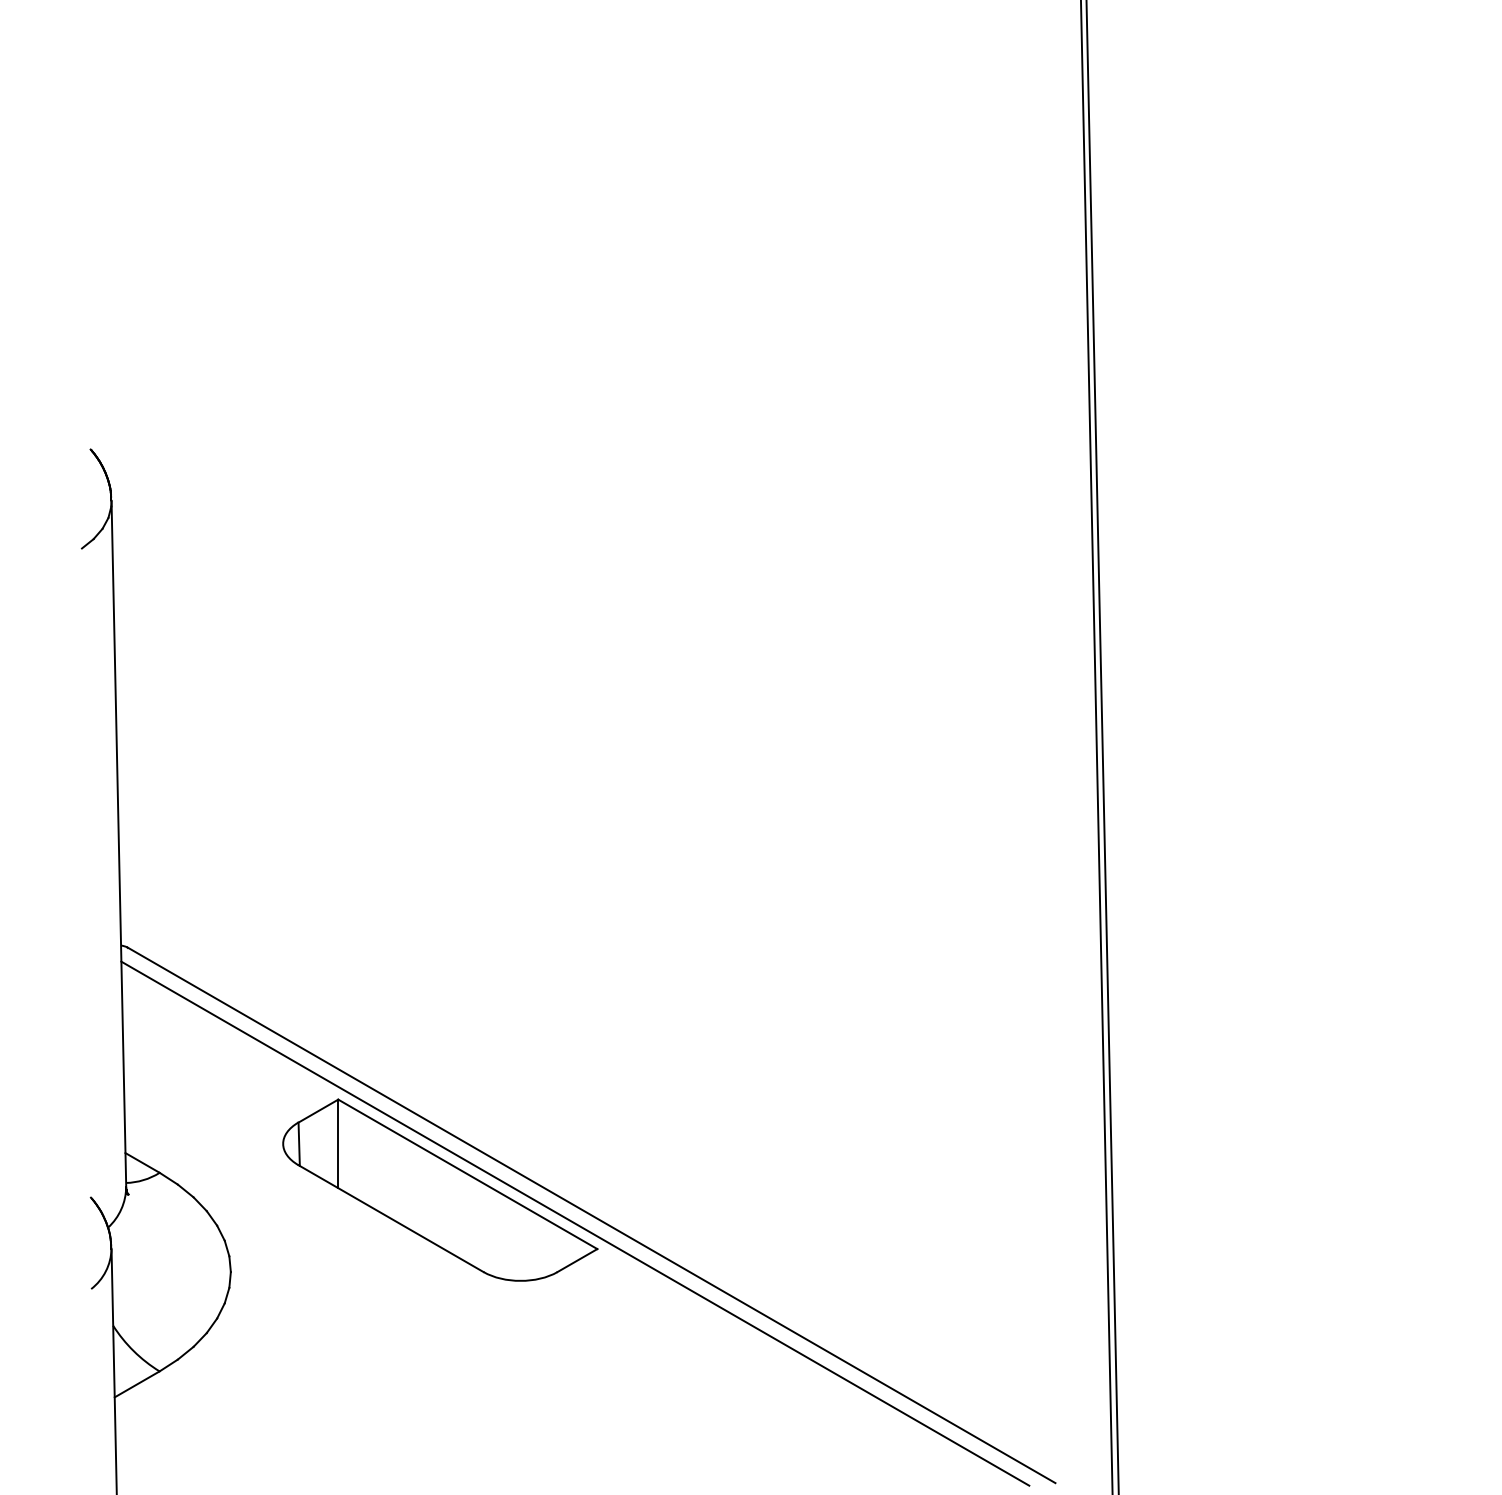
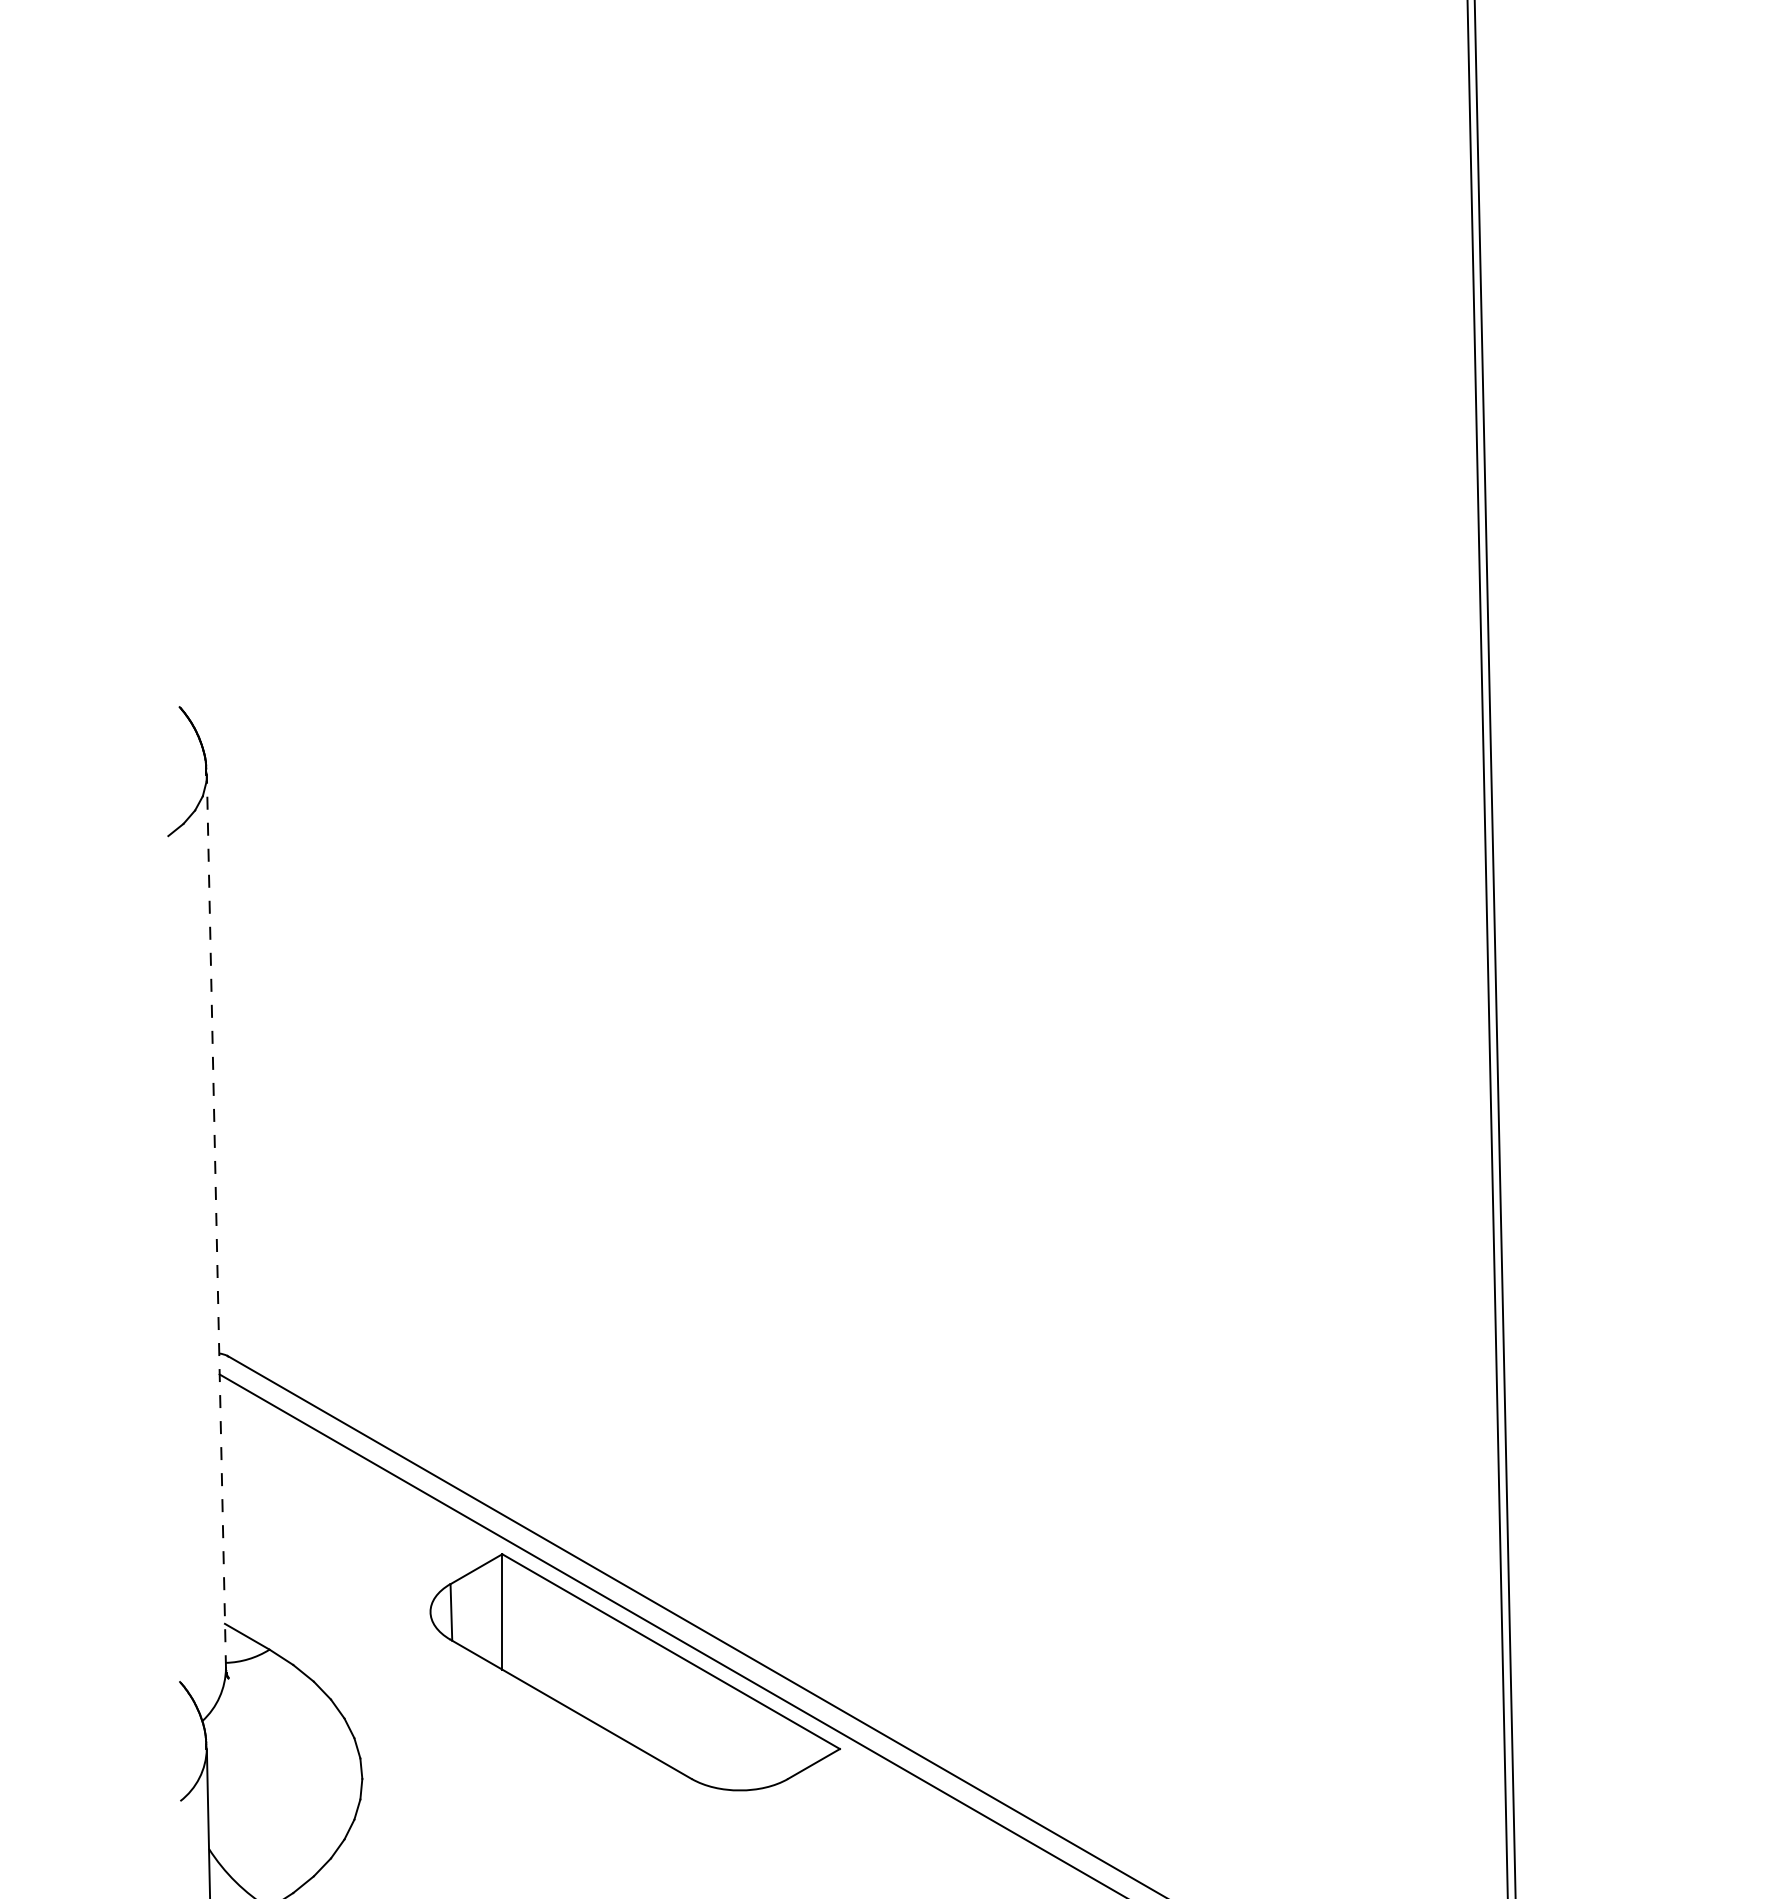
line: (118, 843) -> (215, 1220), solid -> dashed

